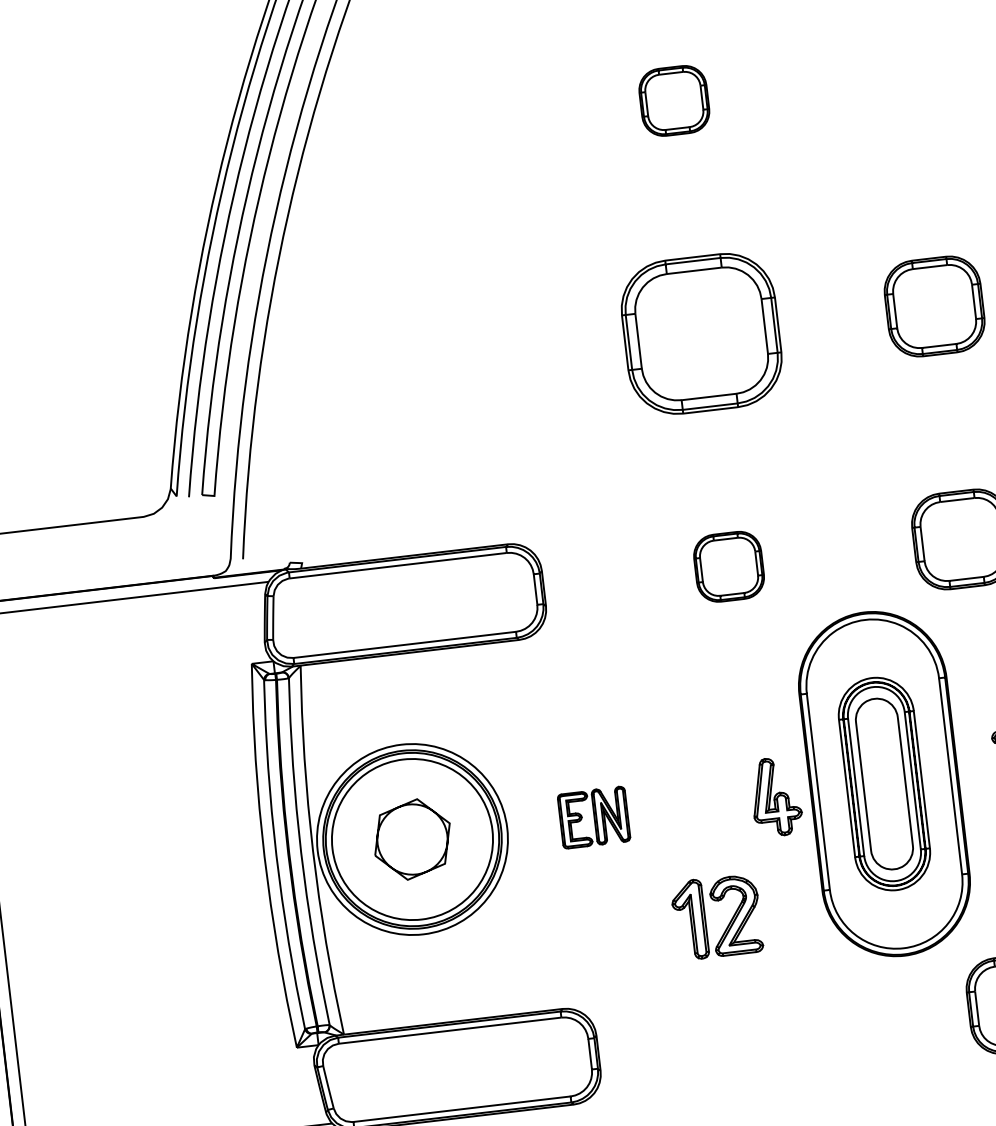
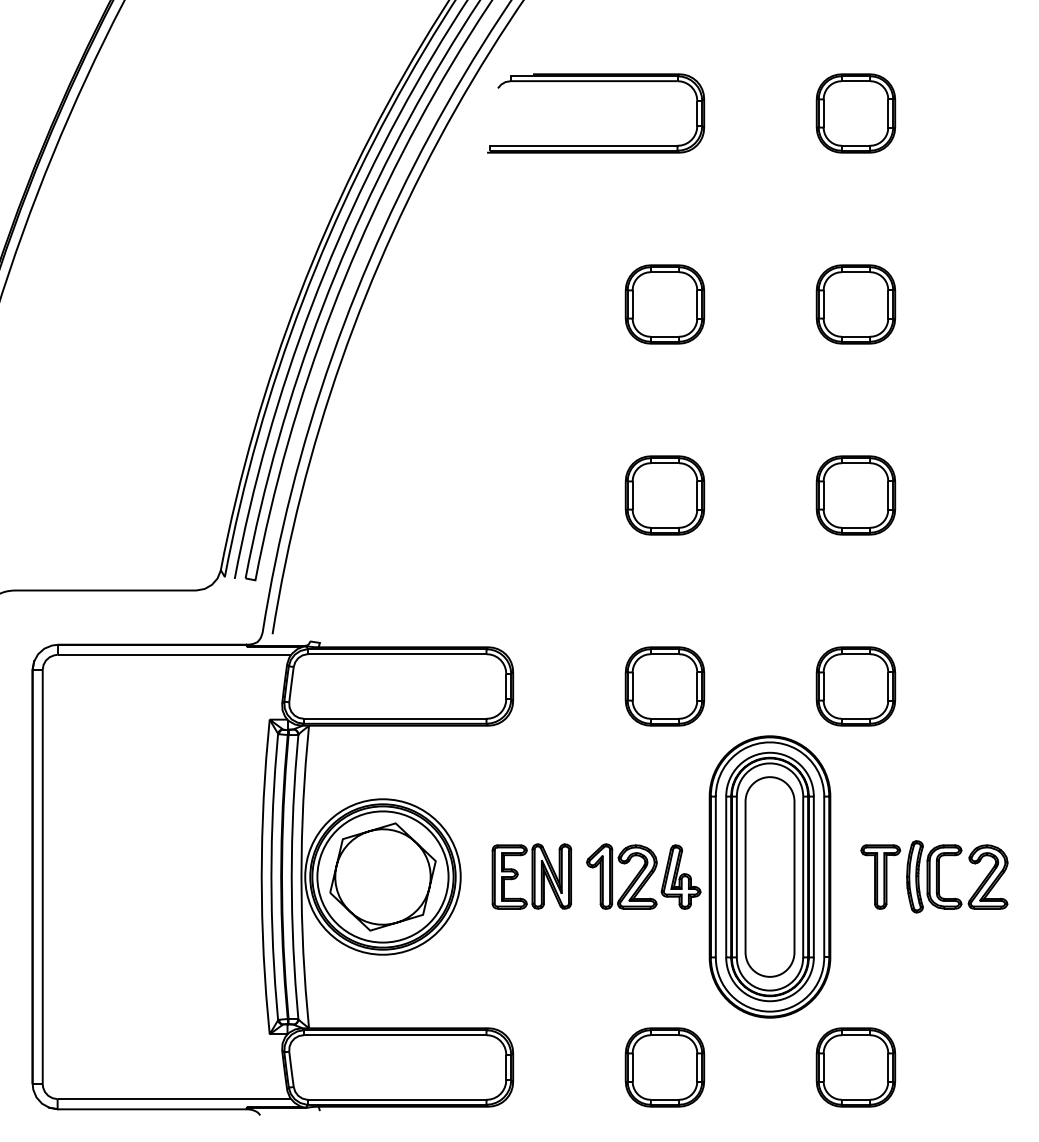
part: (906, 73) -> (855, 304), added
part: (673, 101) -> (664, 304), size x1.43
part: (701, 333) -> (664, 495), size x0.62
part: (728, 566) -> (664, 686), size x1.43
part: (883, 783) -> (769, 876), size x1.43
part: (593, 817) -> (531, 876), size x1.43
part: (411, 838) -> (382, 876), size x1.67
part: (706, 918) -> (613, 876), moved
part: (783, 1031) -> (664, 1067), added

